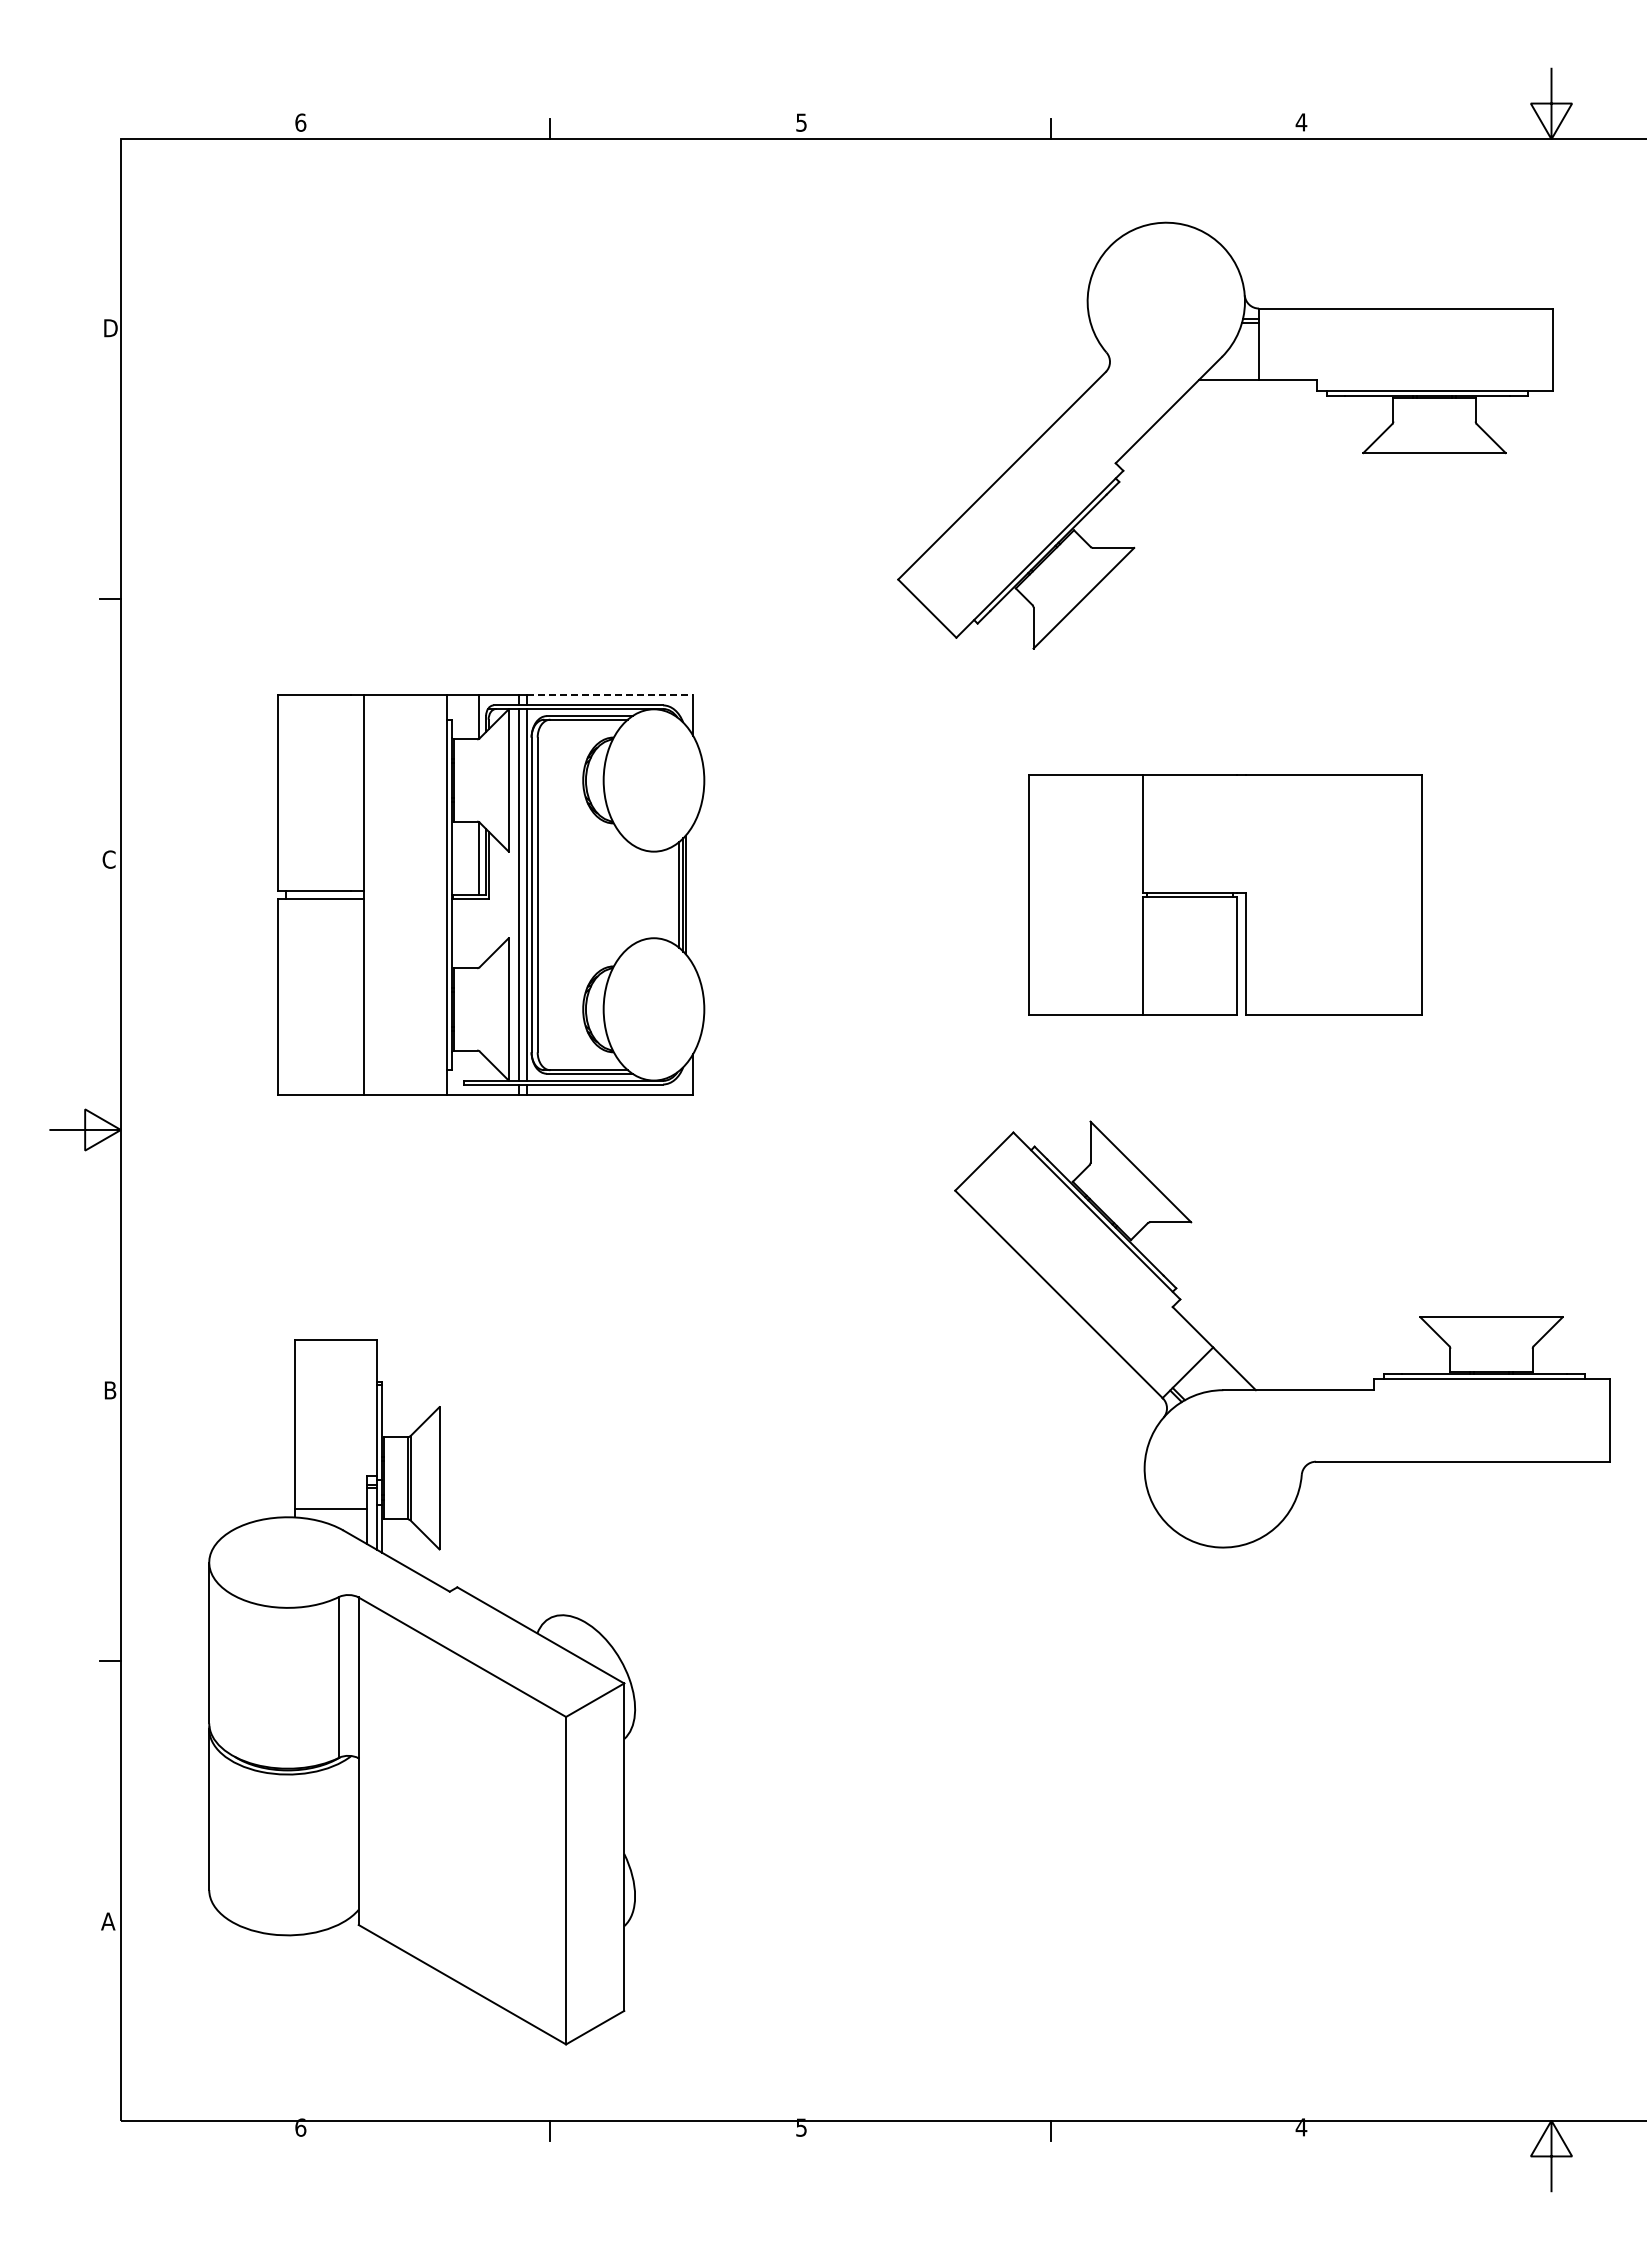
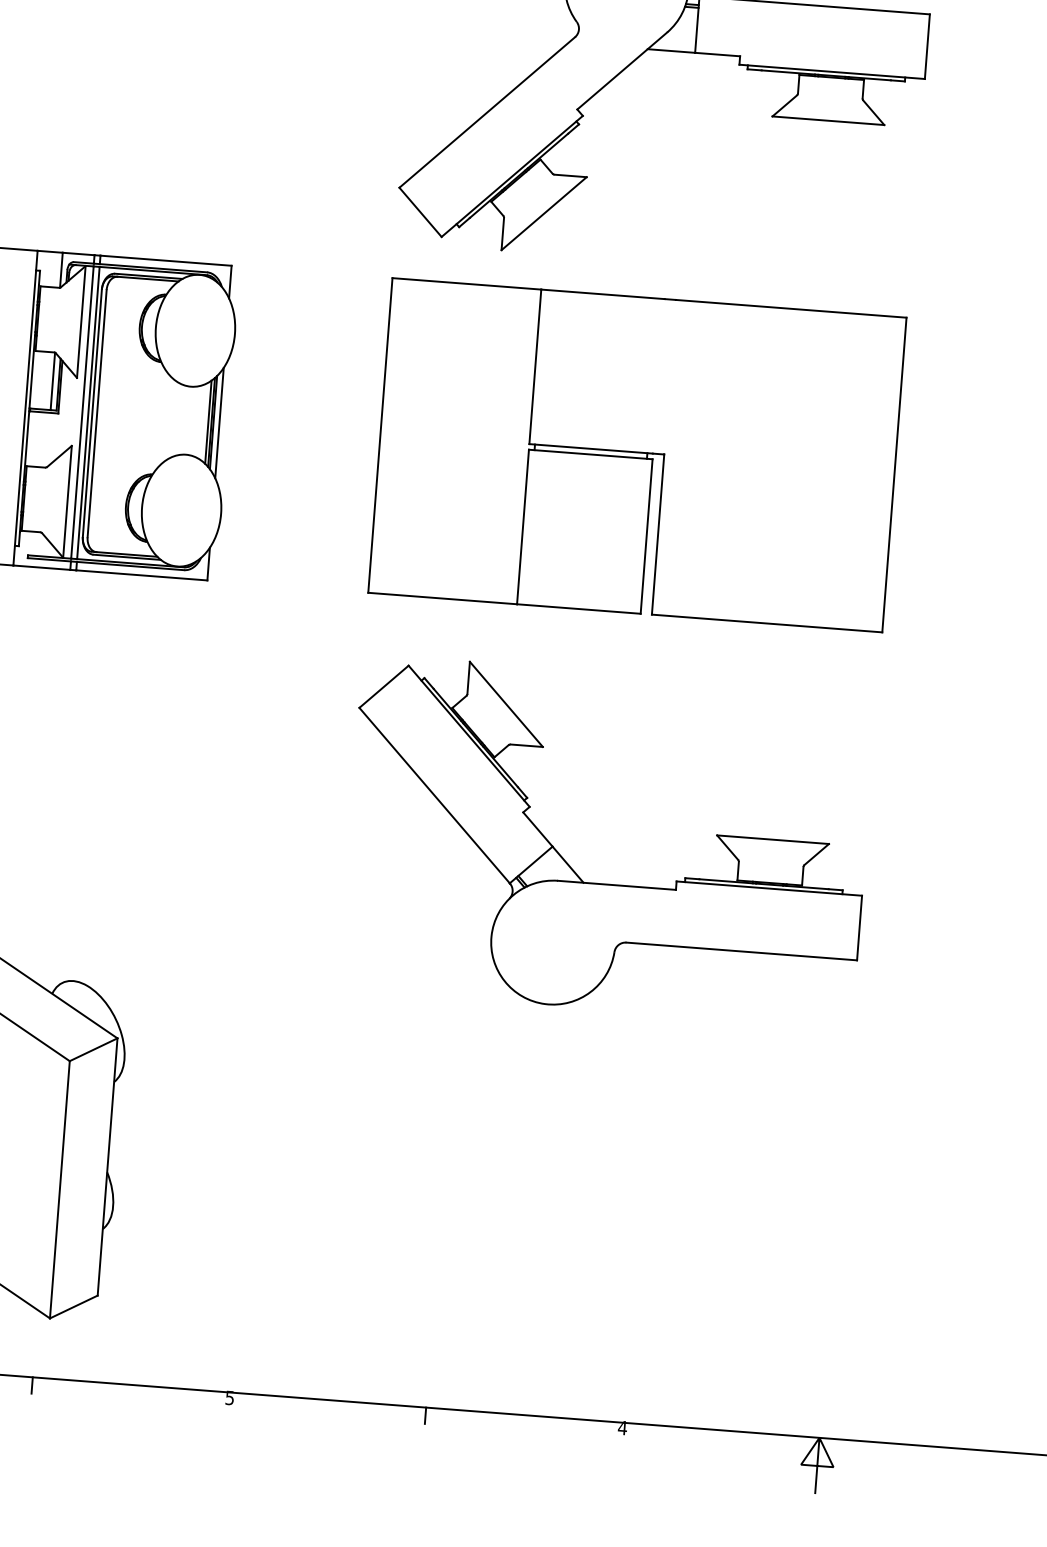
line: (610, 694) -> (166, 260), dashed -> solid
line: (693, 894) -> (219, 422), added
part: (1225, 894) -> (637, 454), size x1.67
part: (1282, 1389) -> (604, 883), moved

